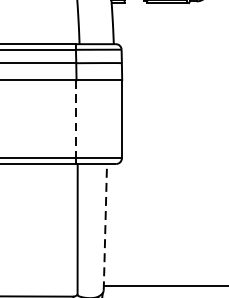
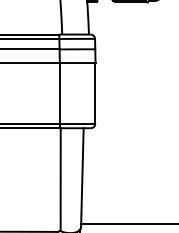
line: (76, 119) -> (59, 93), dashed -> solid
line: (105, 227) -> (82, 177), dashed -> solid

